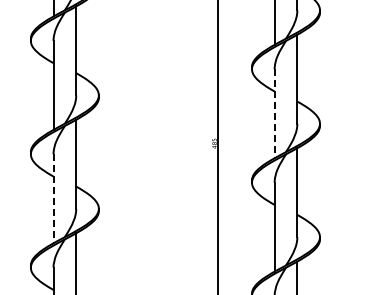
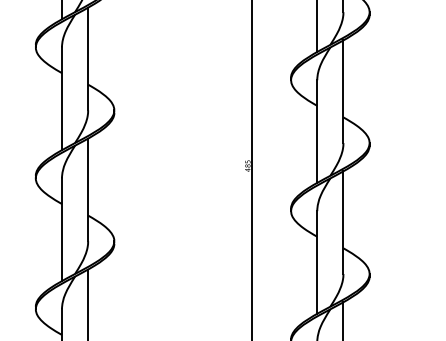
line: (274, 114) -> (317, 132), dashed -> solid
line: (53, 199) -> (61, 230), dashed -> solid

